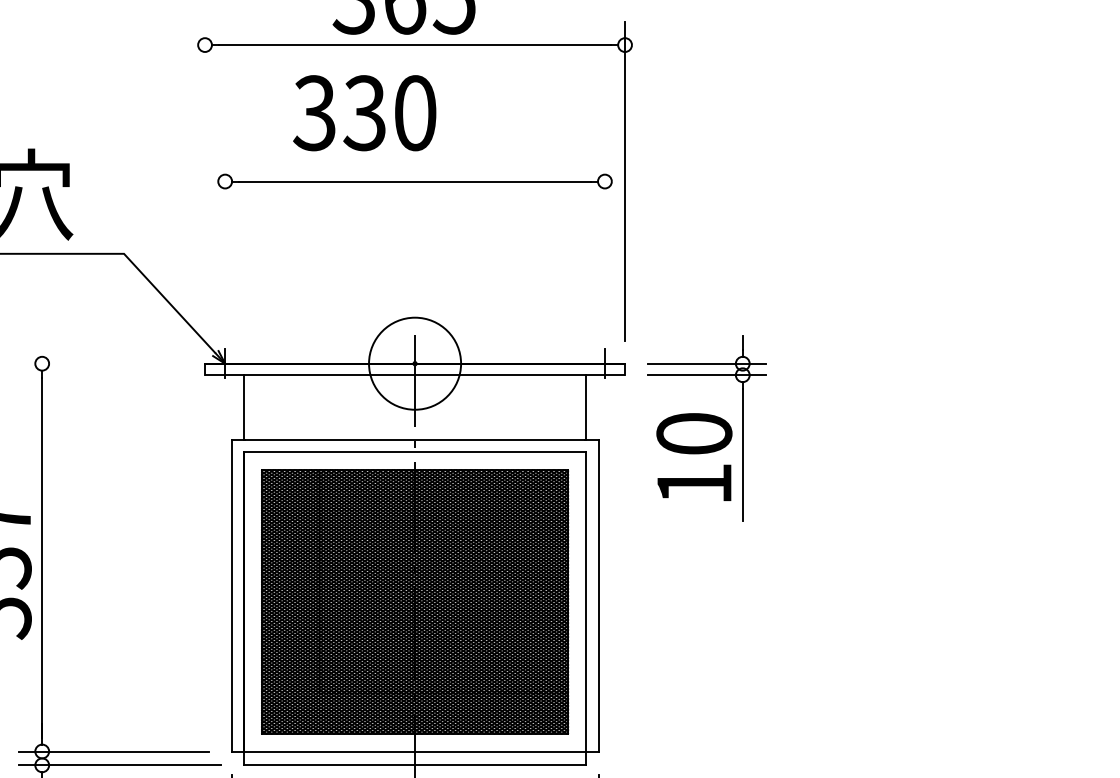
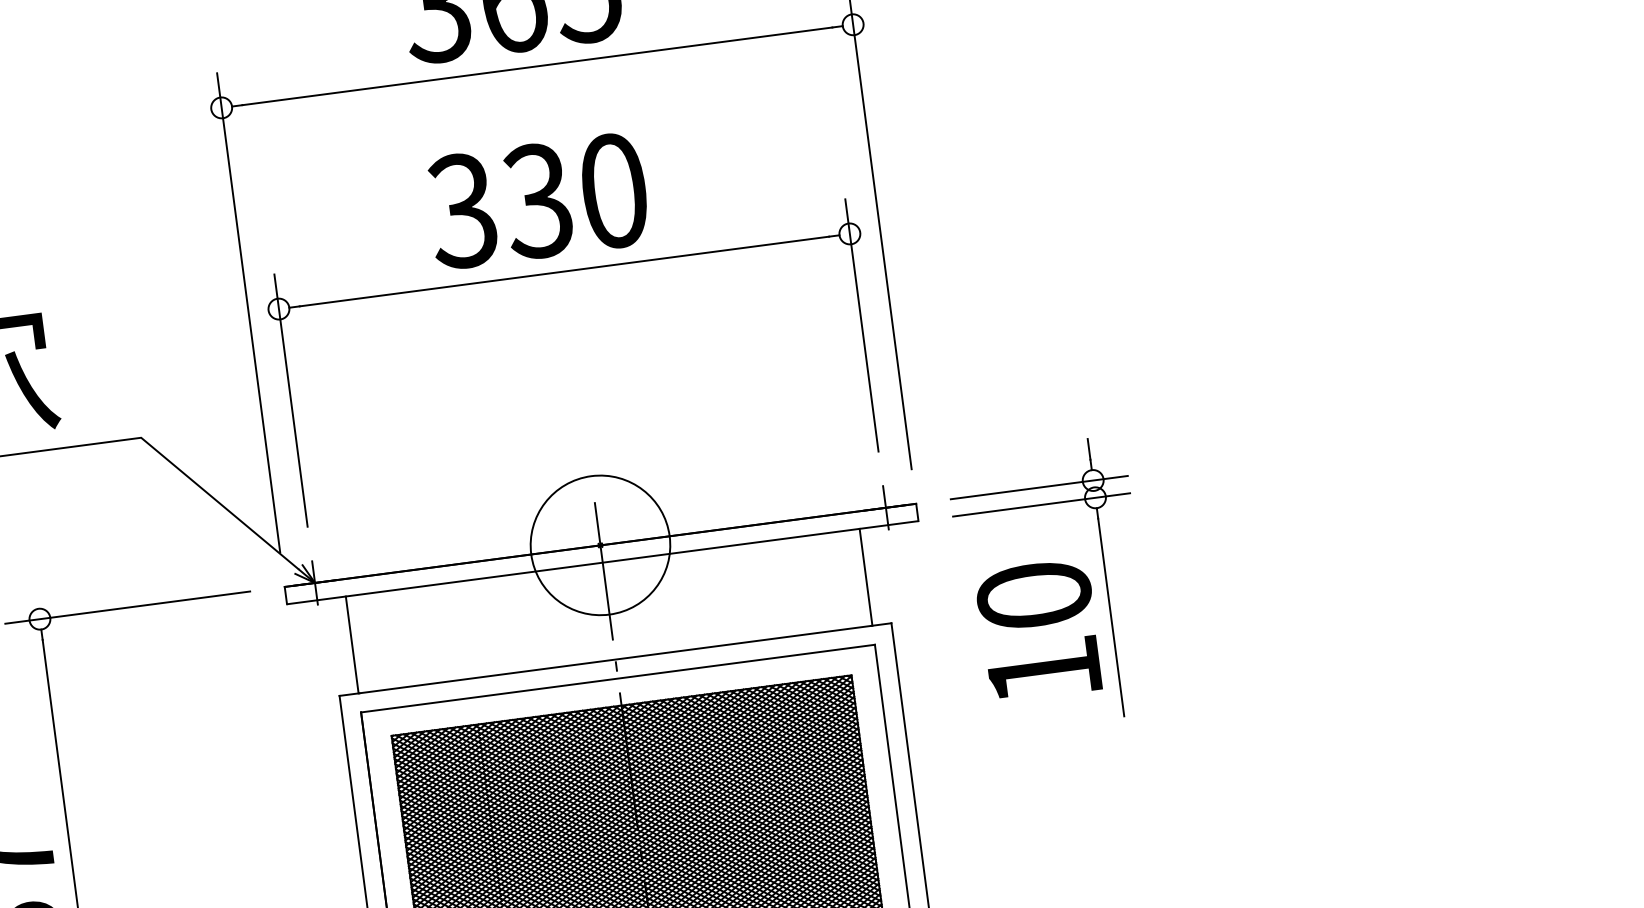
text: (364, 113) -> (537, 201), moved
line: (205, 181) -> (249, 312), added
line: (225, 242) -> (291, 400), added
line: (604, 242) -> (861, 325), added
line: (100, 363) -> (127, 607), added

